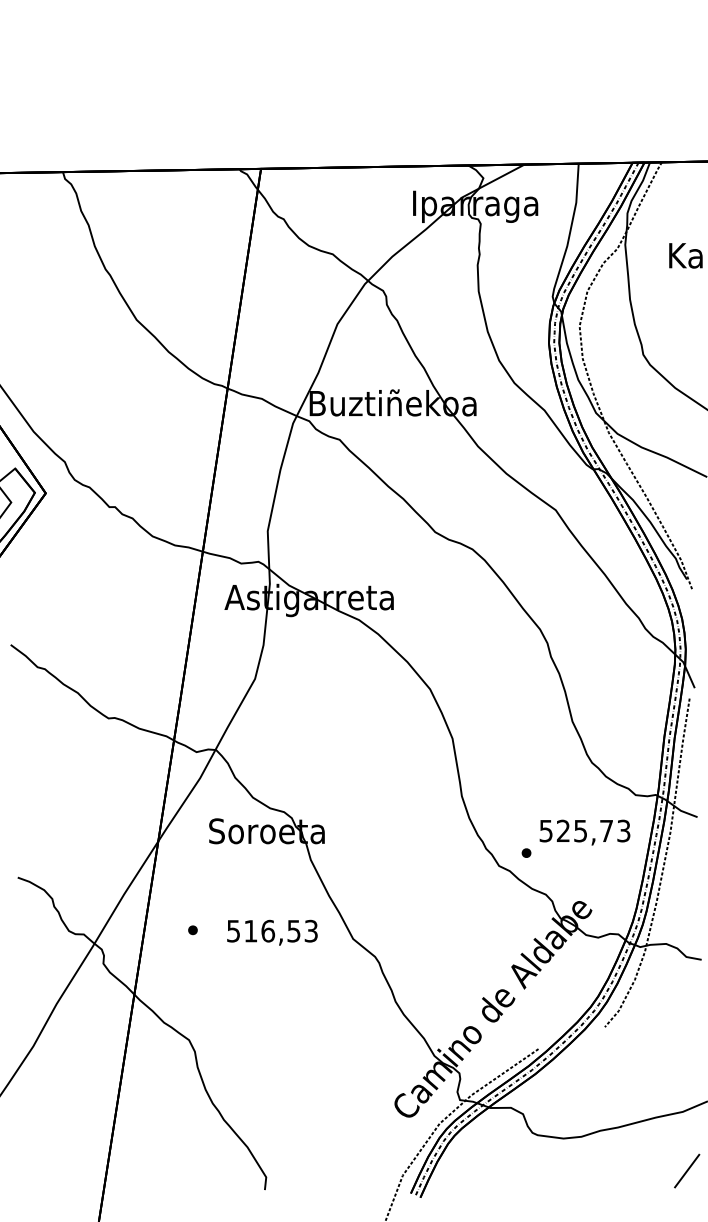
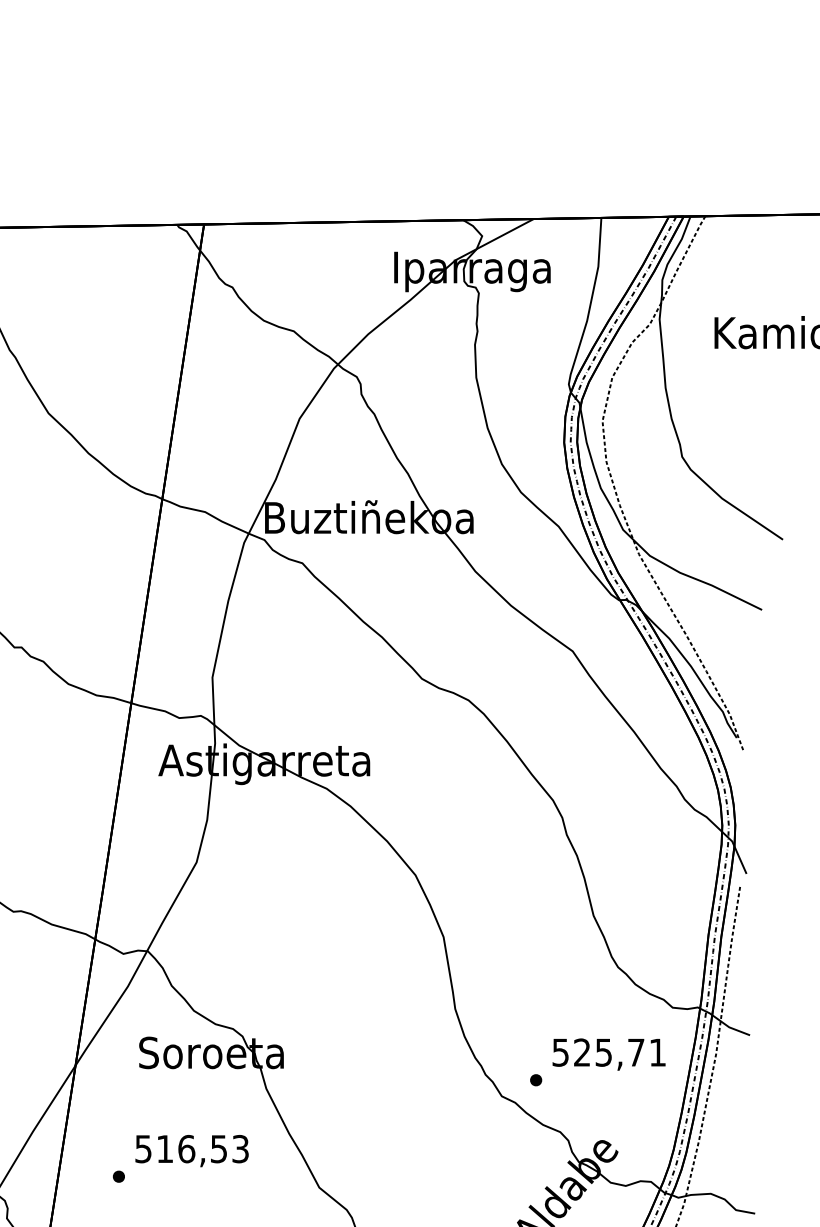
text: (623, 830) -> (657, 1051), 525,73 -> 525,71
text: (272, 932) -> (192, 1150), moved

